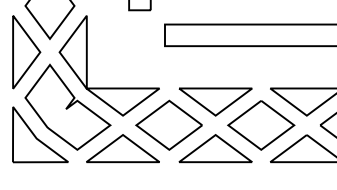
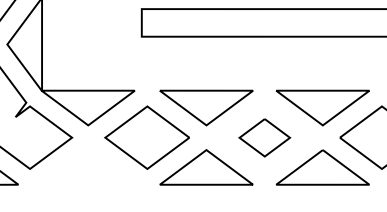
part: (261, 125) -> (264, 137), size x0.6
part: (122, 148) -> (87, 167), removed

